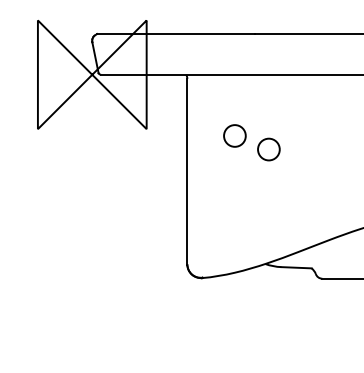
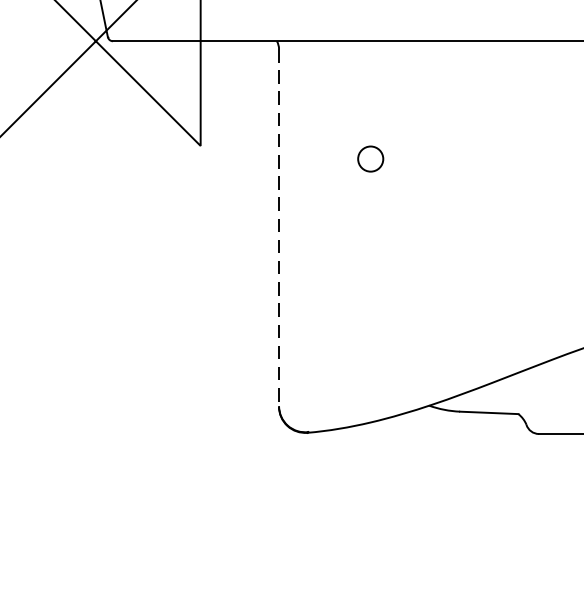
circle: (234, 135) -> (369, 158), size x0.6
circle: (268, 149) -> (435, 185), removed
line: (187, 171) -> (279, 227), solid -> dashed

